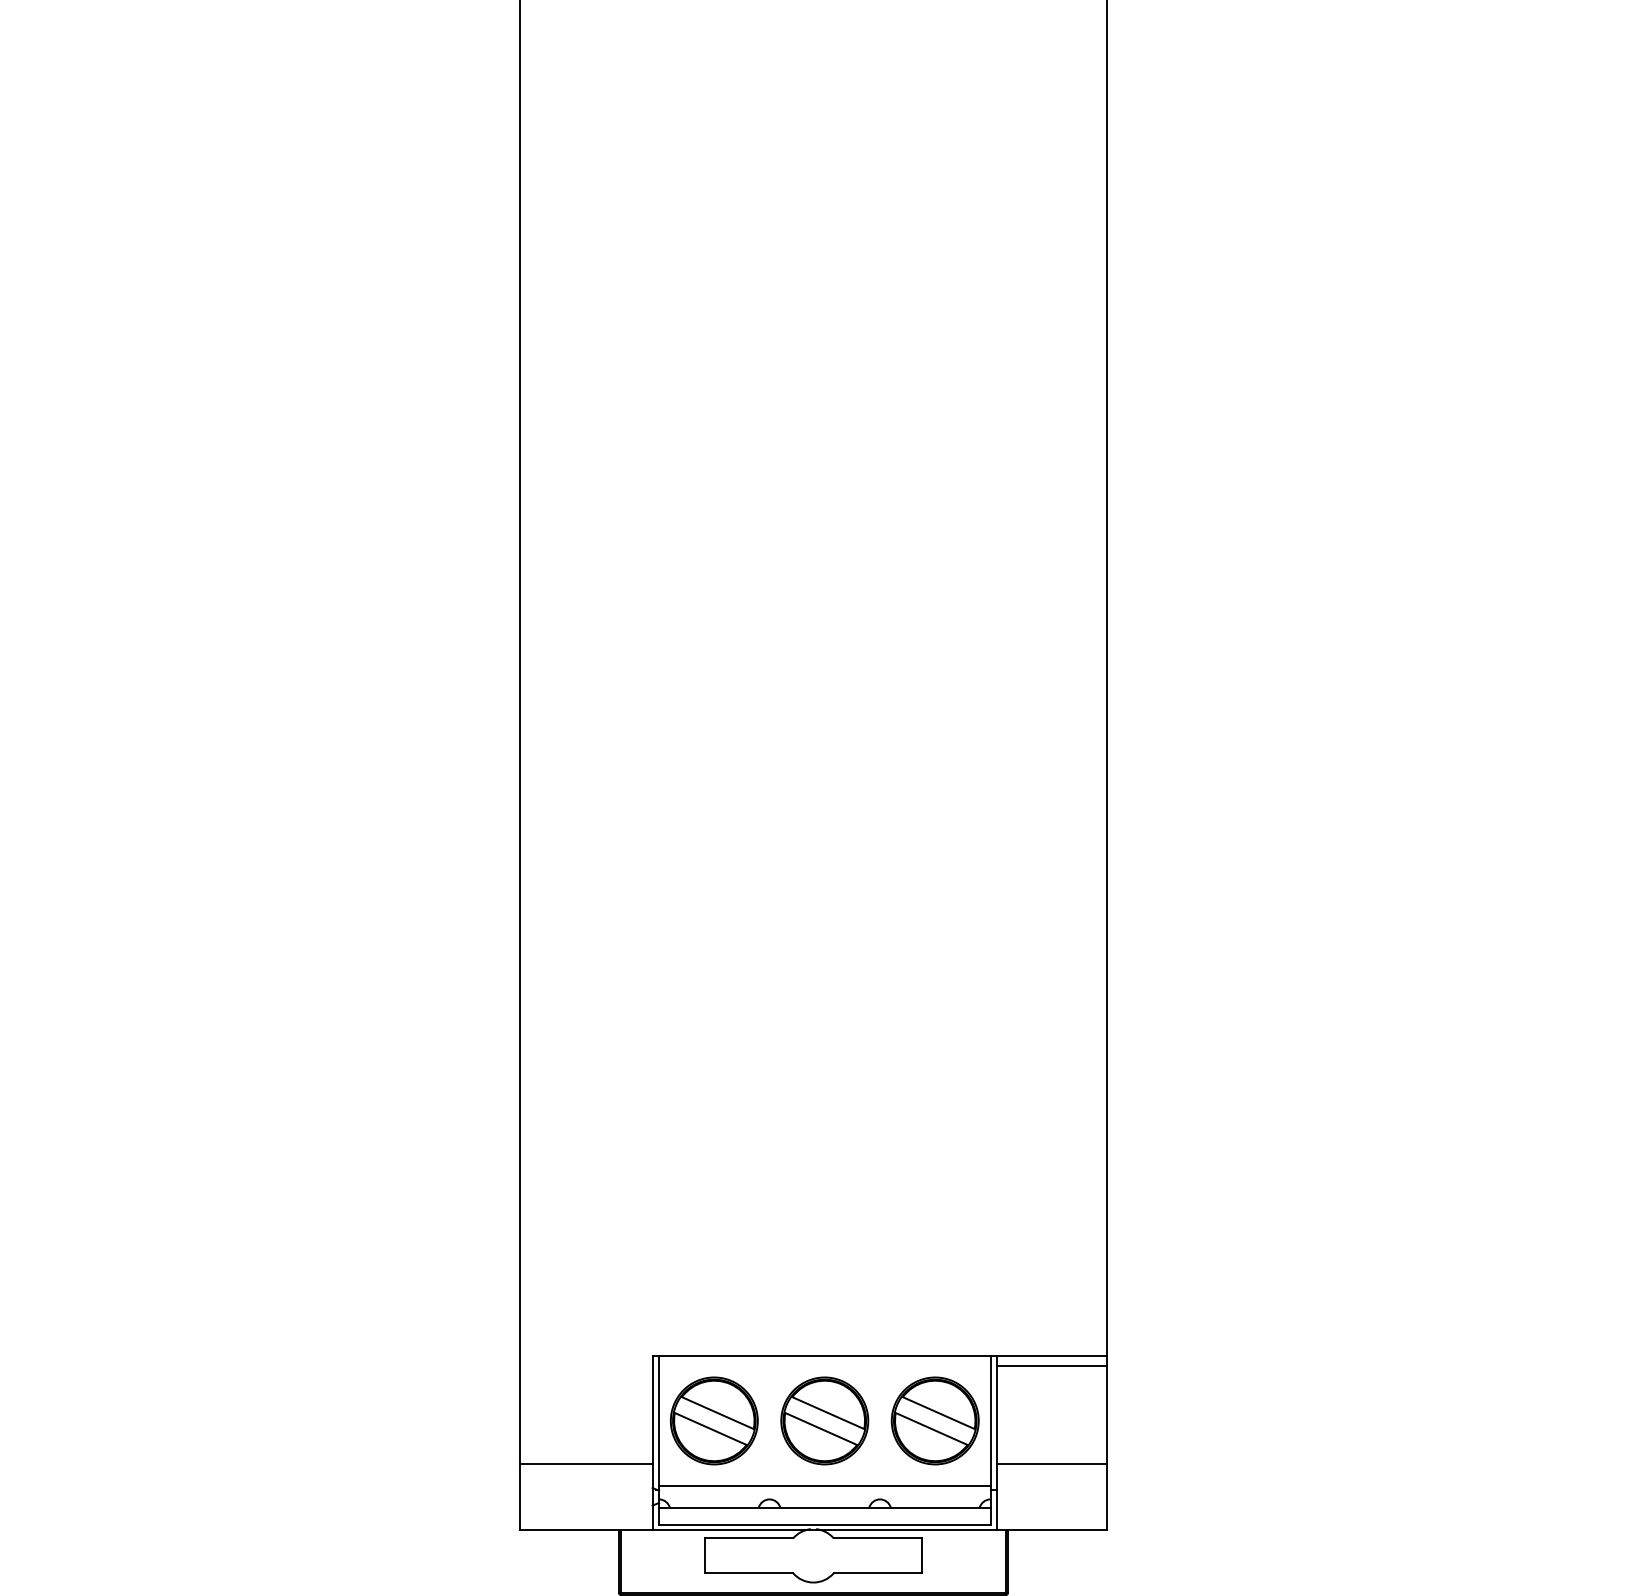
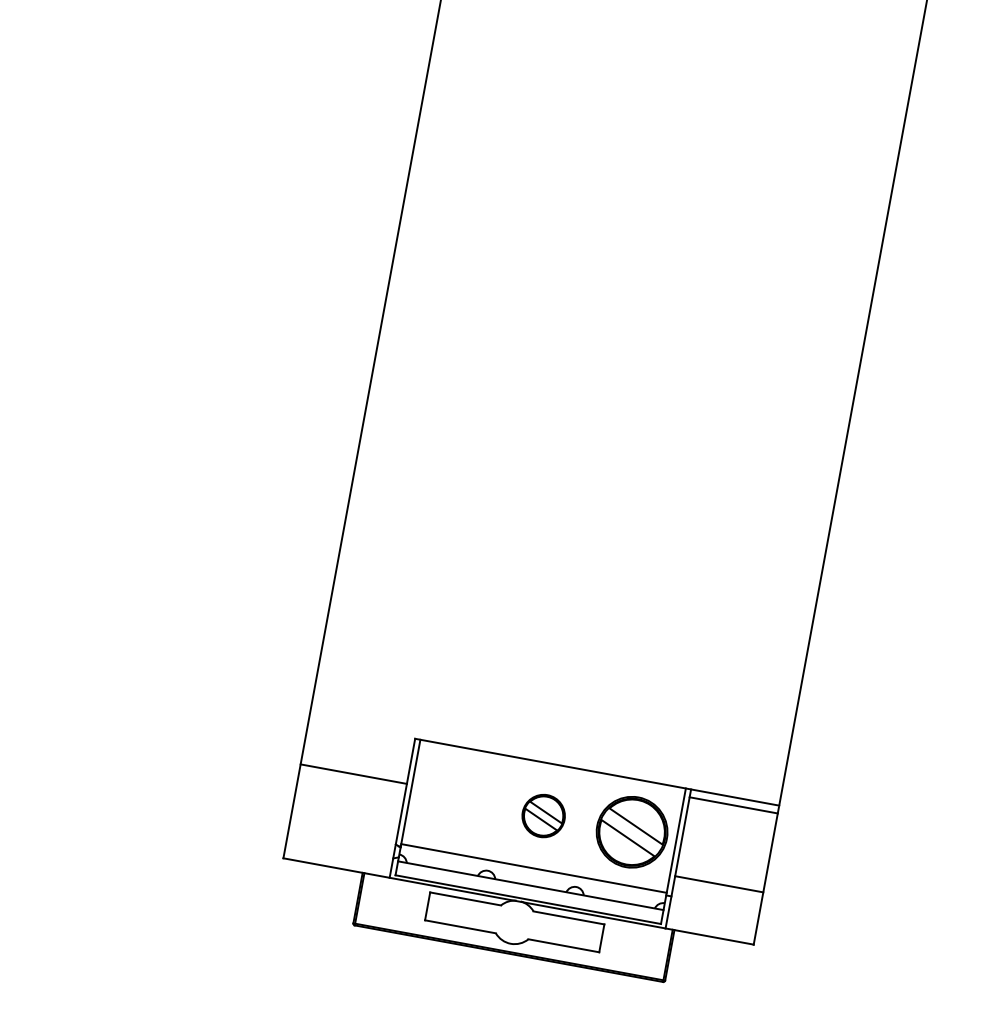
part: (714, 1420) -> (455, 799), removed
part: (824, 1420) -> (543, 815), size x0.6
line: (585, 1464) -> (353, 774), moved

